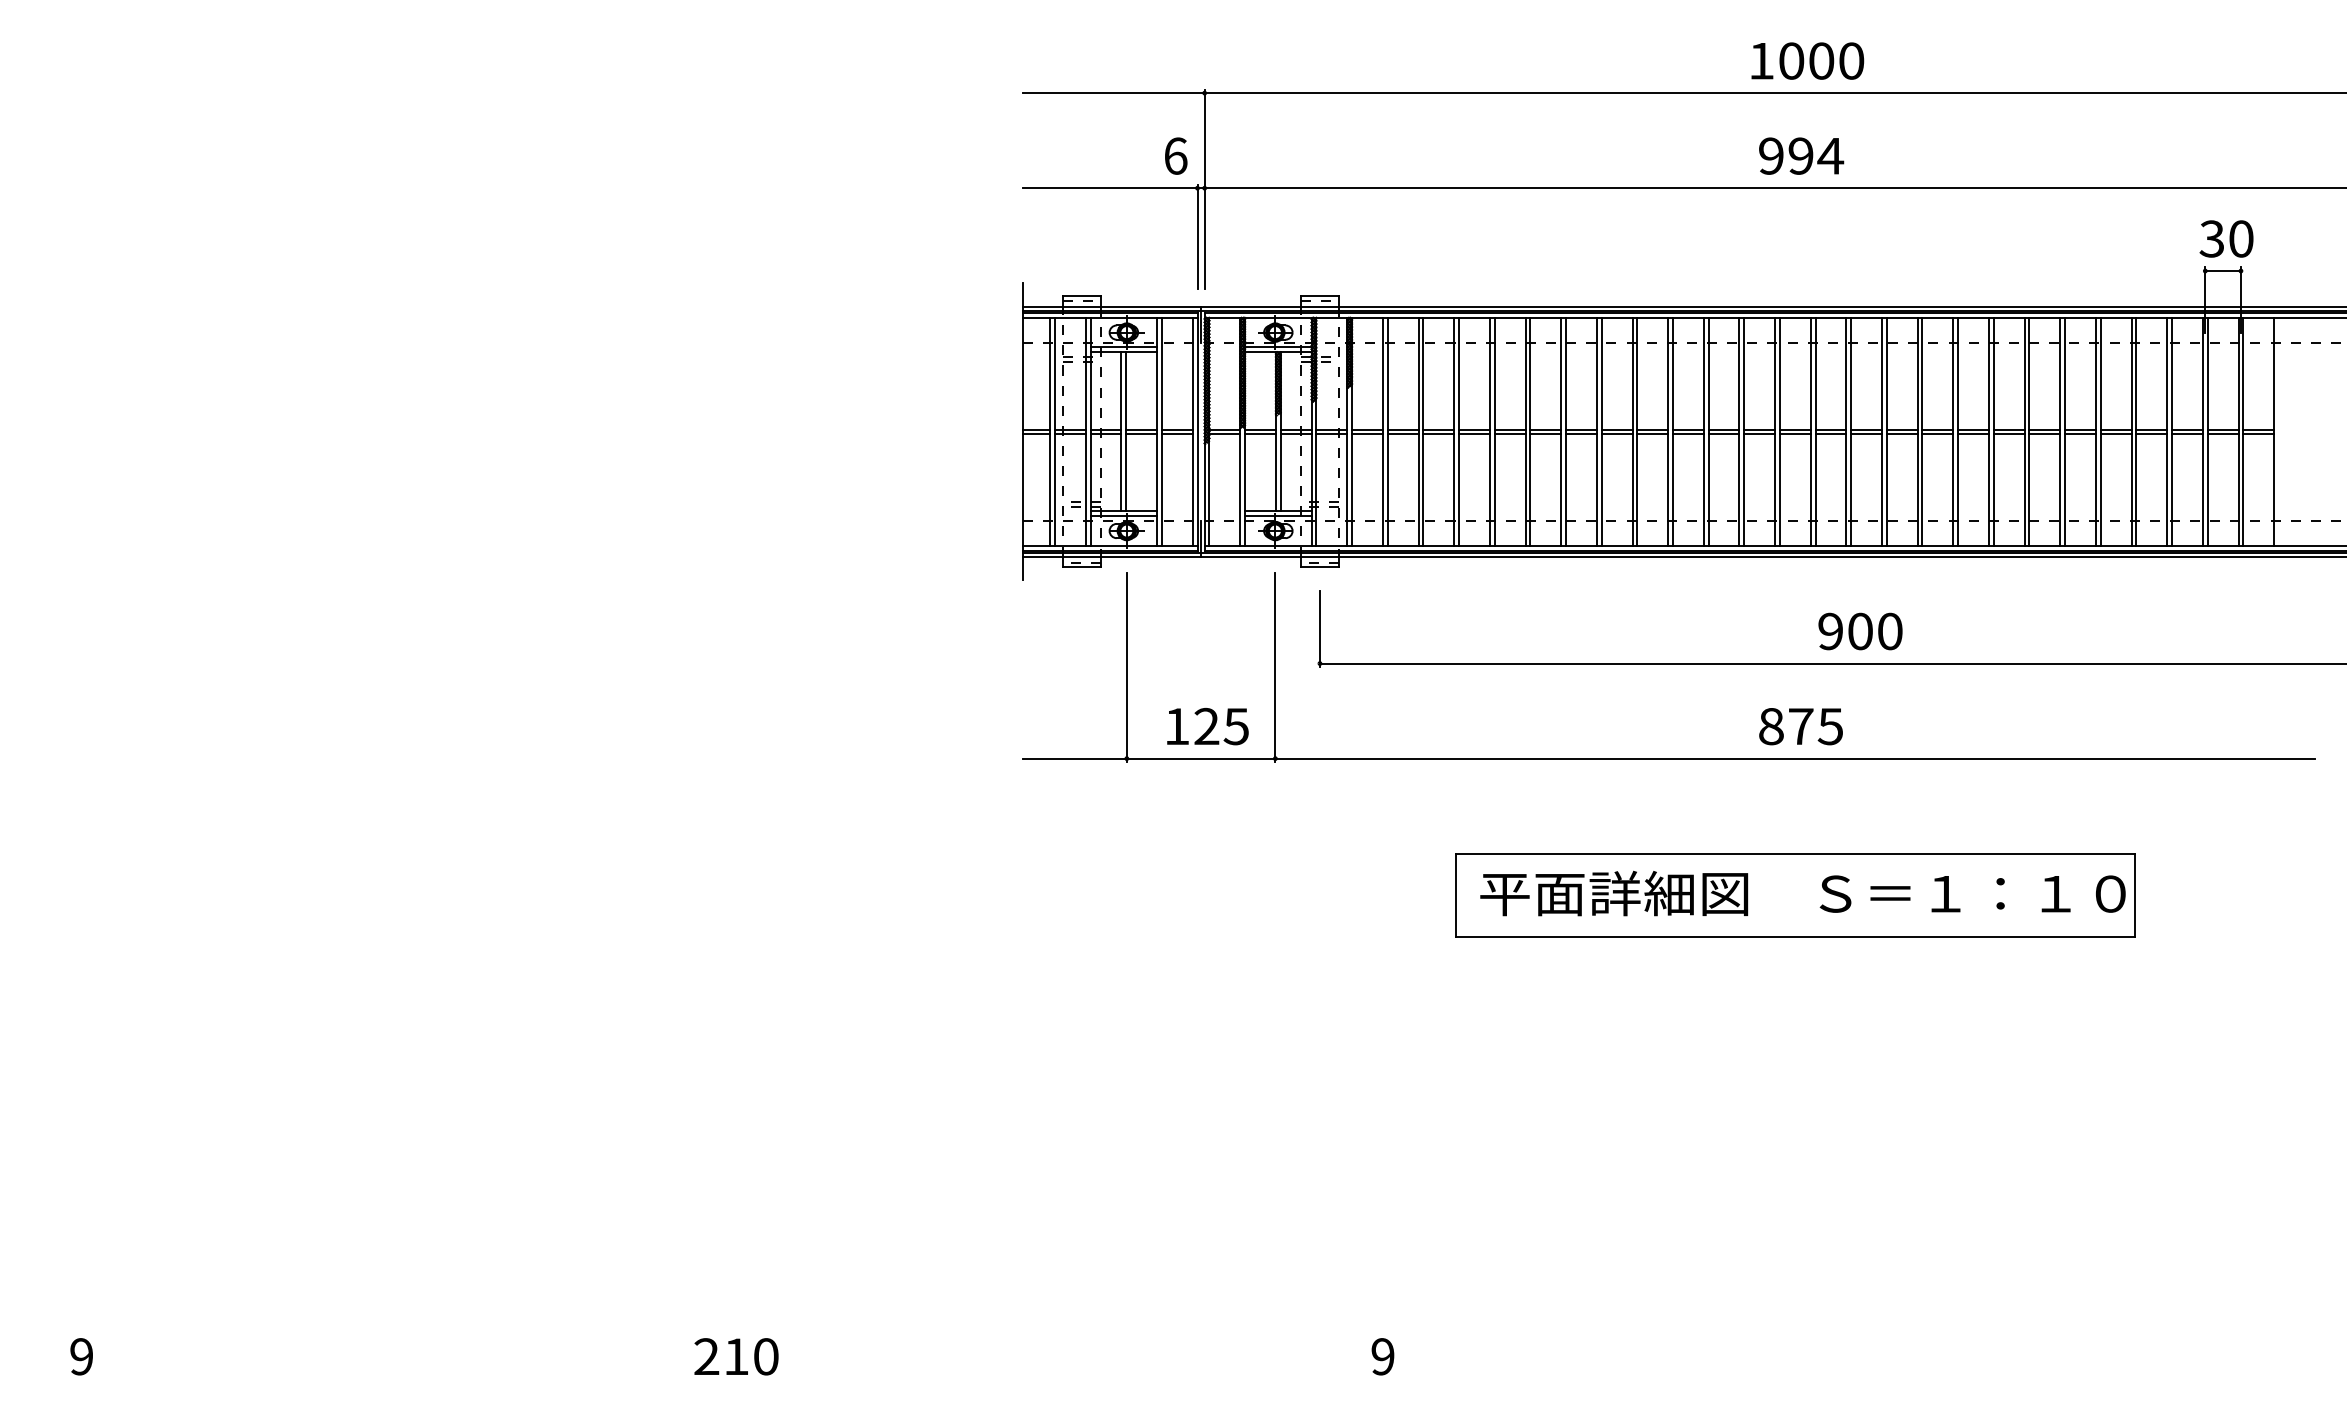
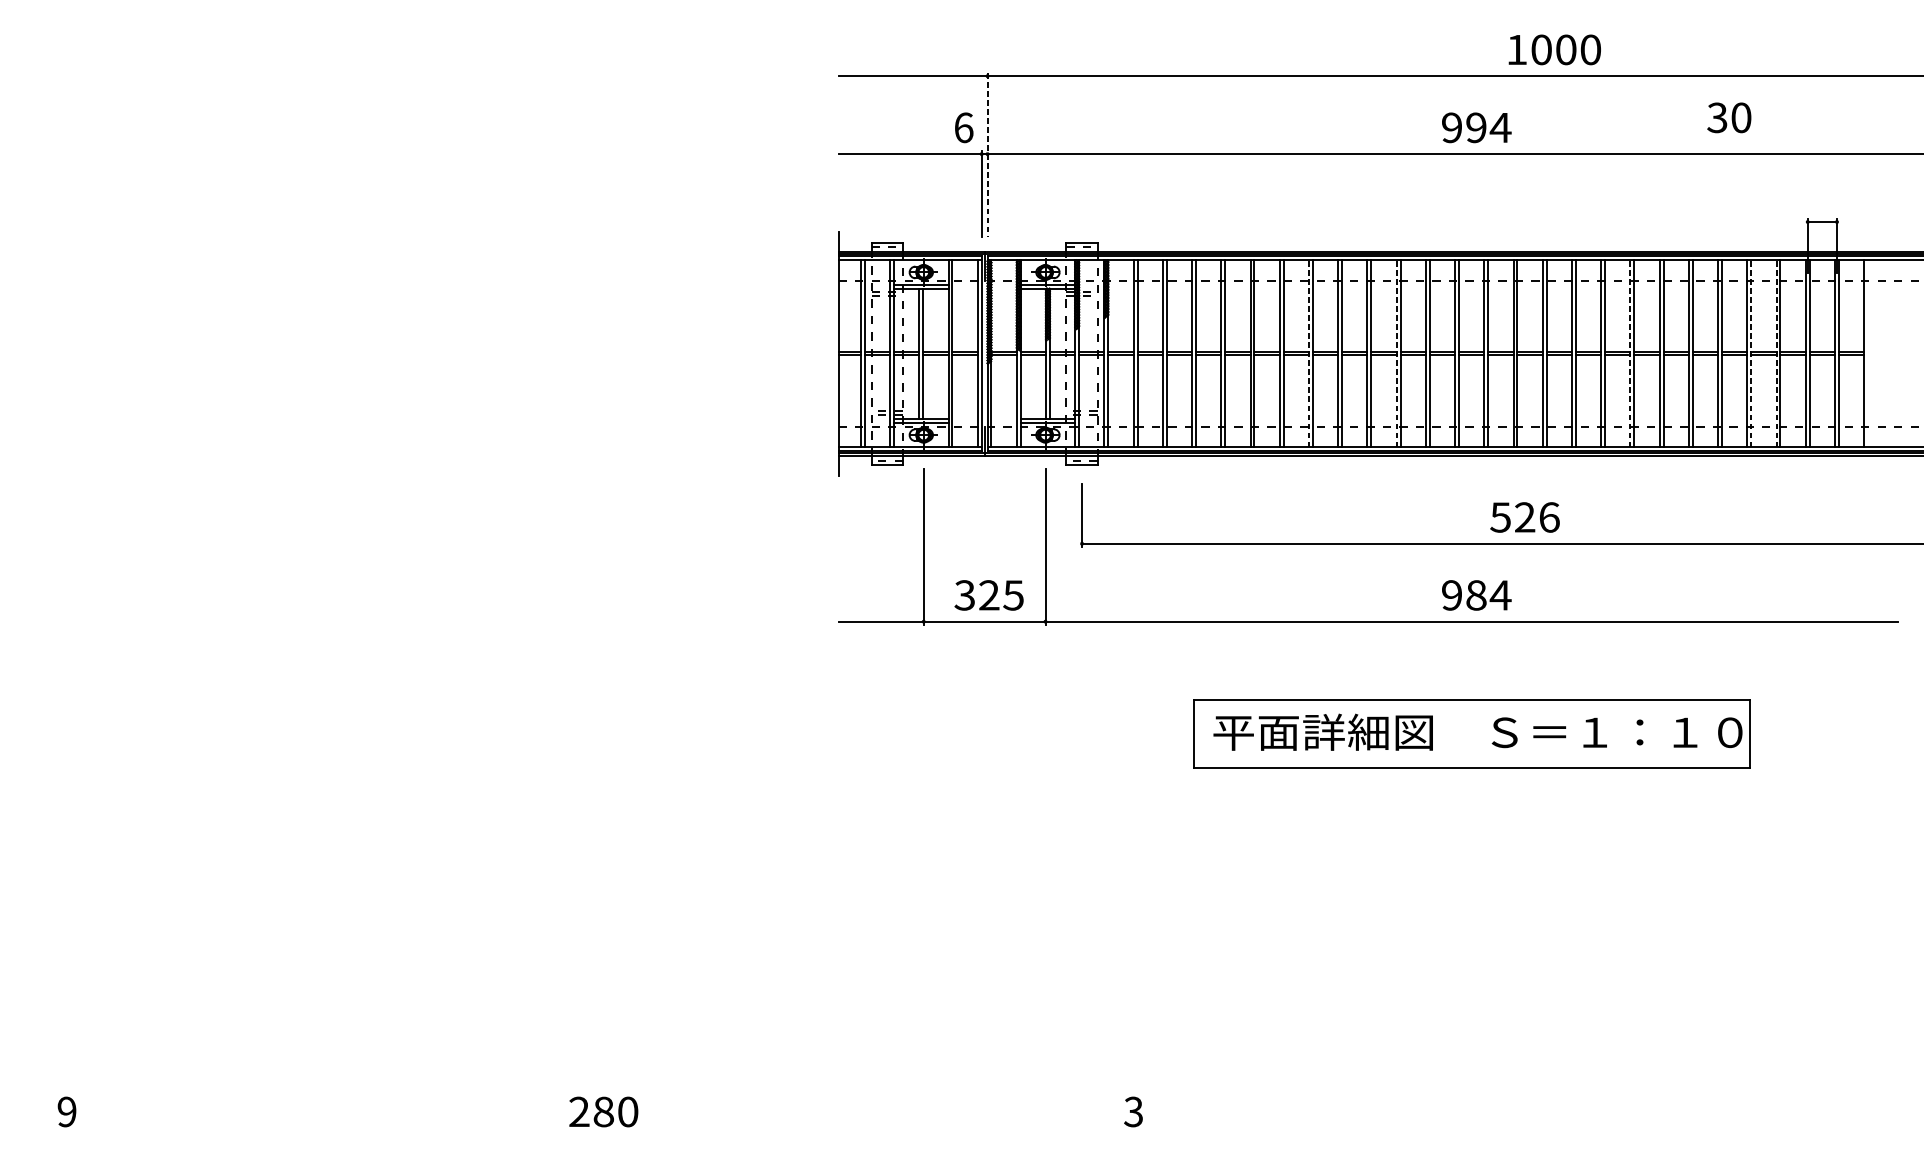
text: (1807, 60) -> (1554, 49), moved
line: (1204, 189) -> (987, 155), solid -> dashed
text: (2226, 238) -> (1729, 117), moved
line: (1596, 431) -> (1308, 353), solid -> dashed
line: (1703, 431) -> (1396, 353), solid -> dashed
line: (1989, 431) -> (1630, 353), solid -> dashed
line: (2136, 431) -> (1751, 353), solid -> dashed
line: (2167, 431) -> (1776, 353), solid -> dashed
text: (1859, 631) -> (1524, 517), 900 -> 526
text: (1176, 726) -> (964, 595), 125 -> 325
text: (1801, 726) -> (1476, 595), 875 -> 984
text: (736, 1356) -> (603, 1111), 210 -> 280
text: (1382, 1356) -> (1133, 1111), 9 -> 3

